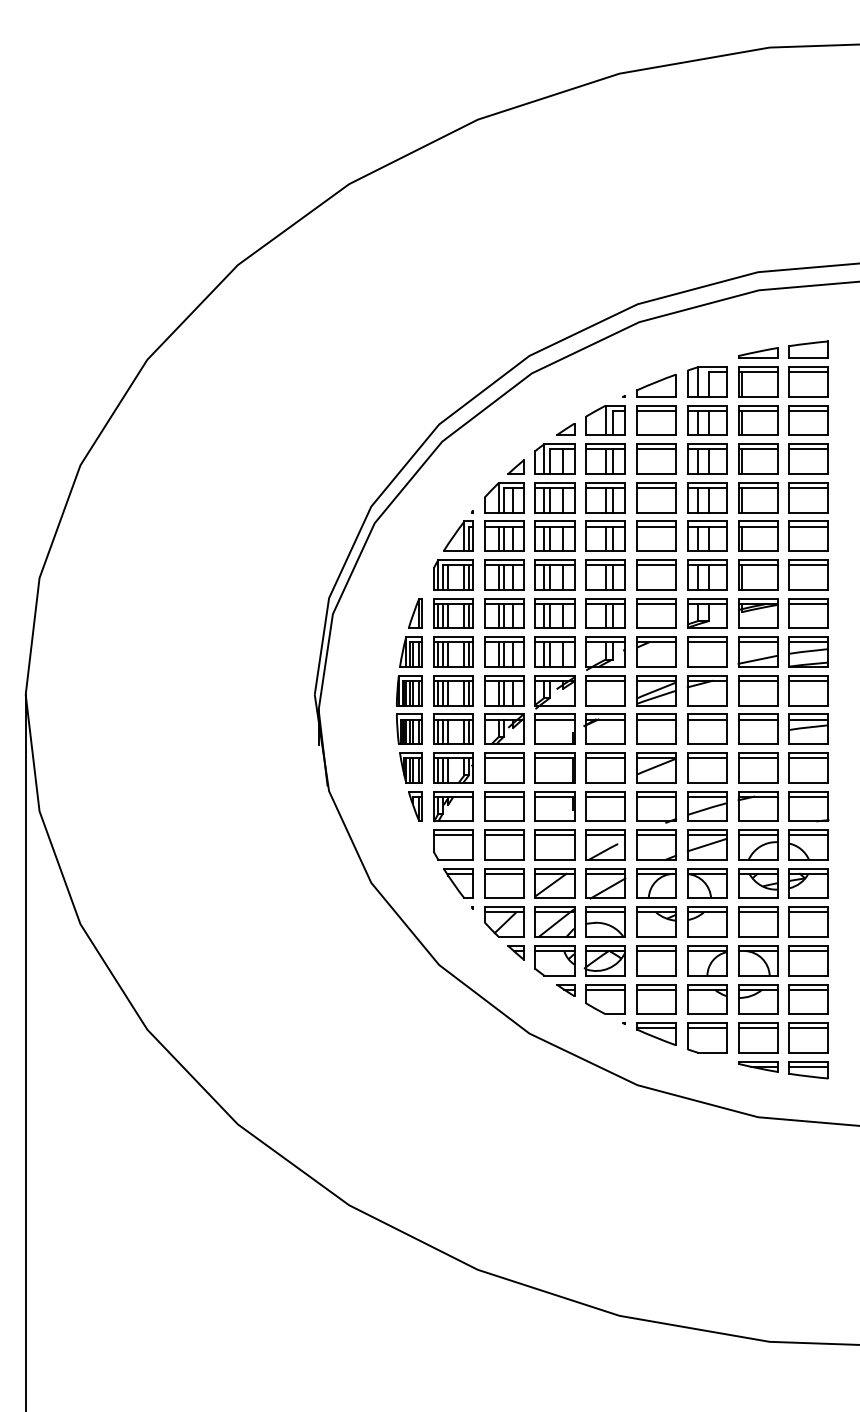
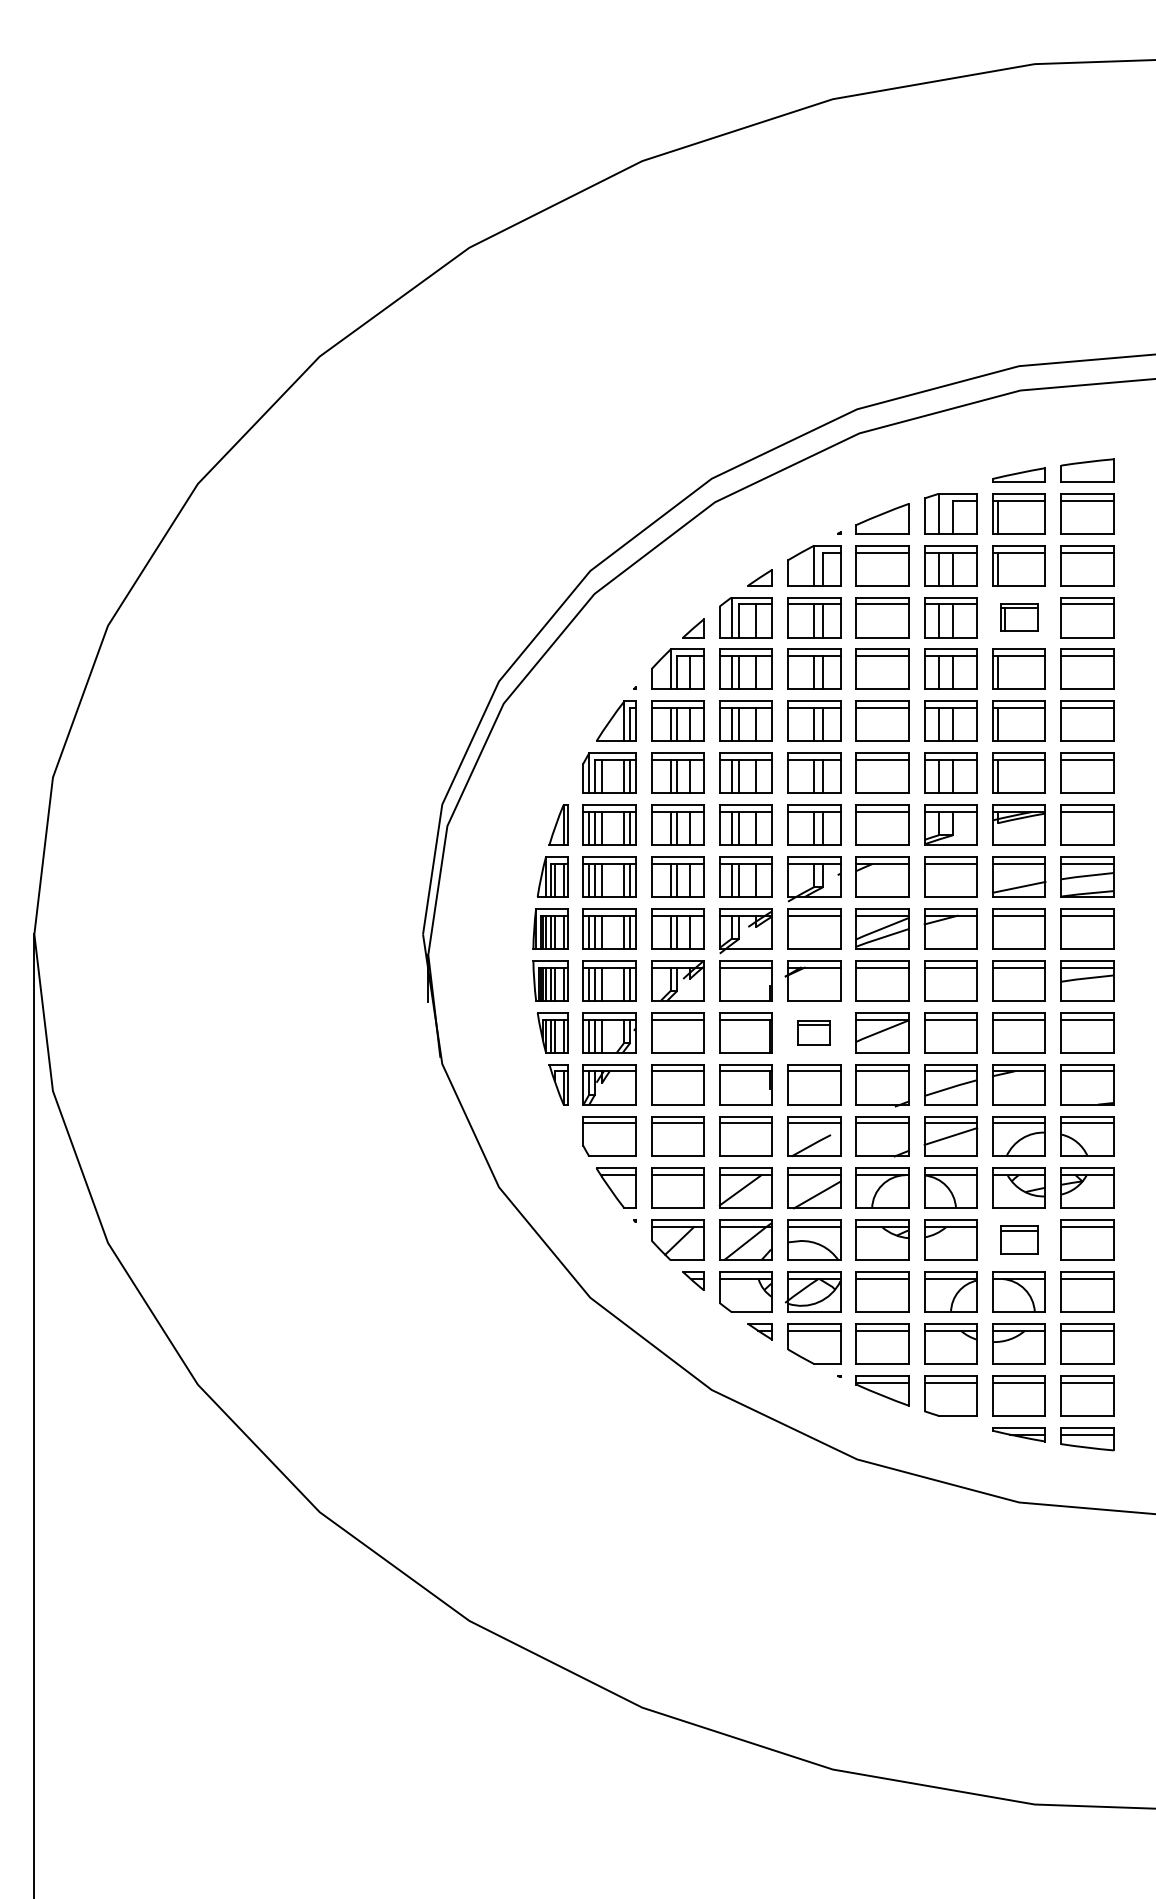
part: (758, 458) -> (1019, 616), size x0.7
part: (605, 767) -> (813, 1032), size x0.6
part: (758, 921) -> (1019, 1239), size x0.7

